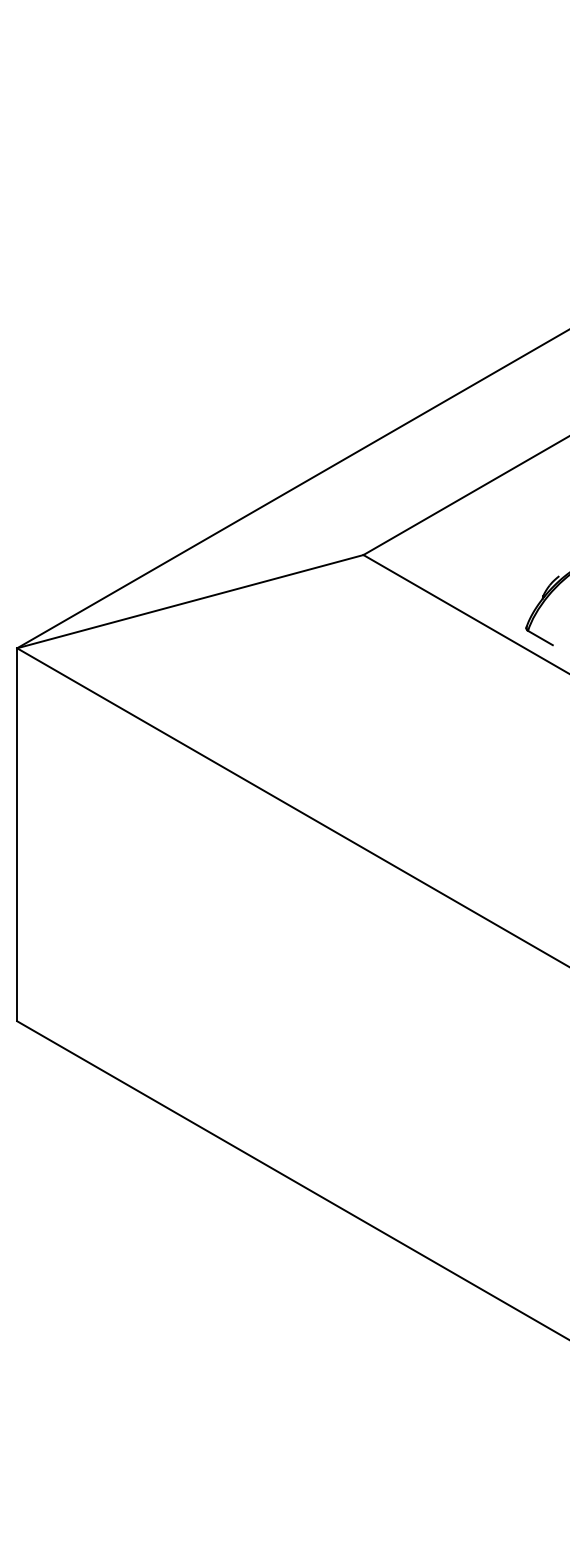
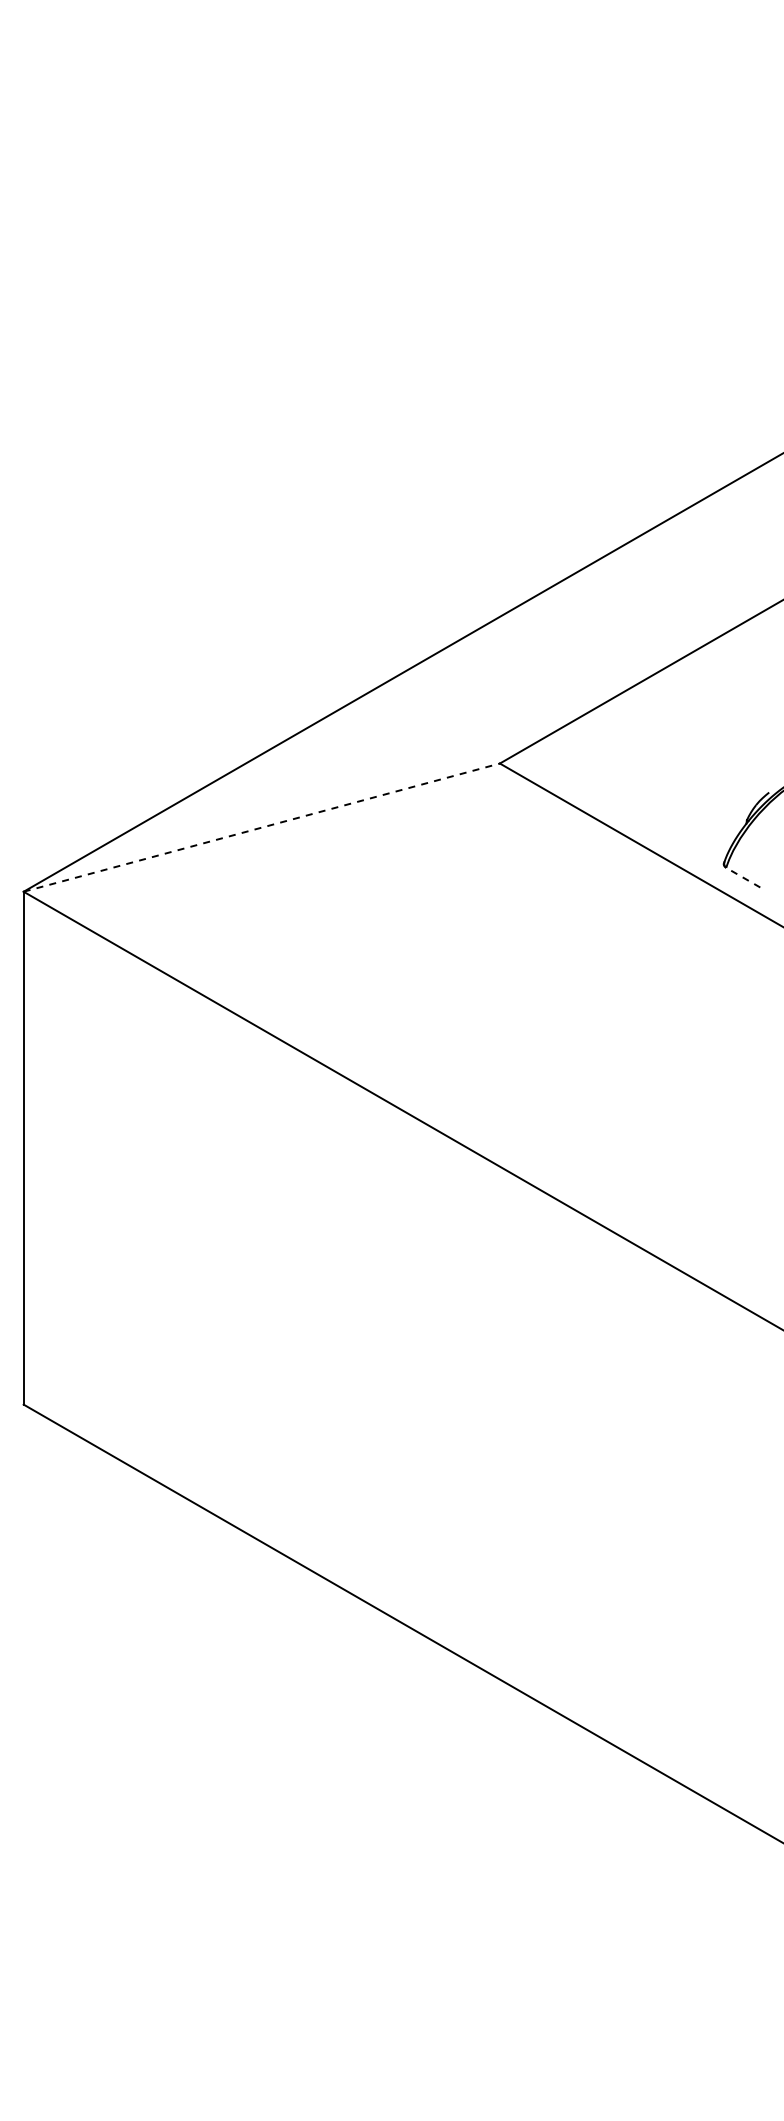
line: (190, 601) -> (261, 827), solid -> dashed
line: (540, 637) -> (743, 877), solid -> dashed

